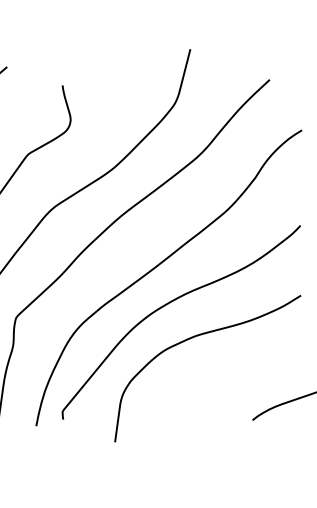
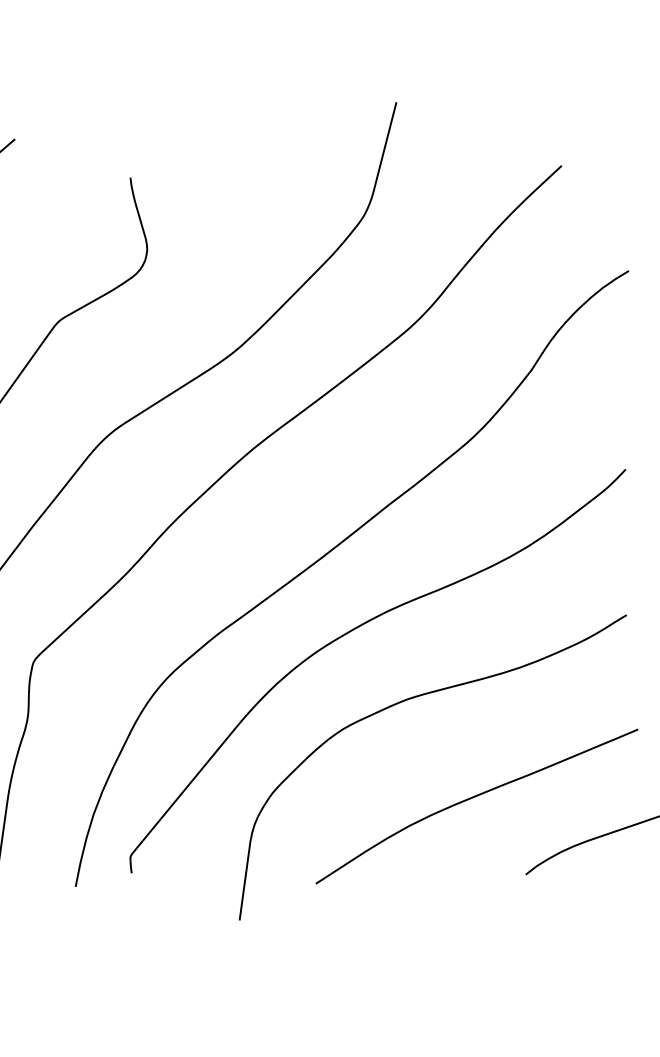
curve: (226, 384) -> (471, 800), added

